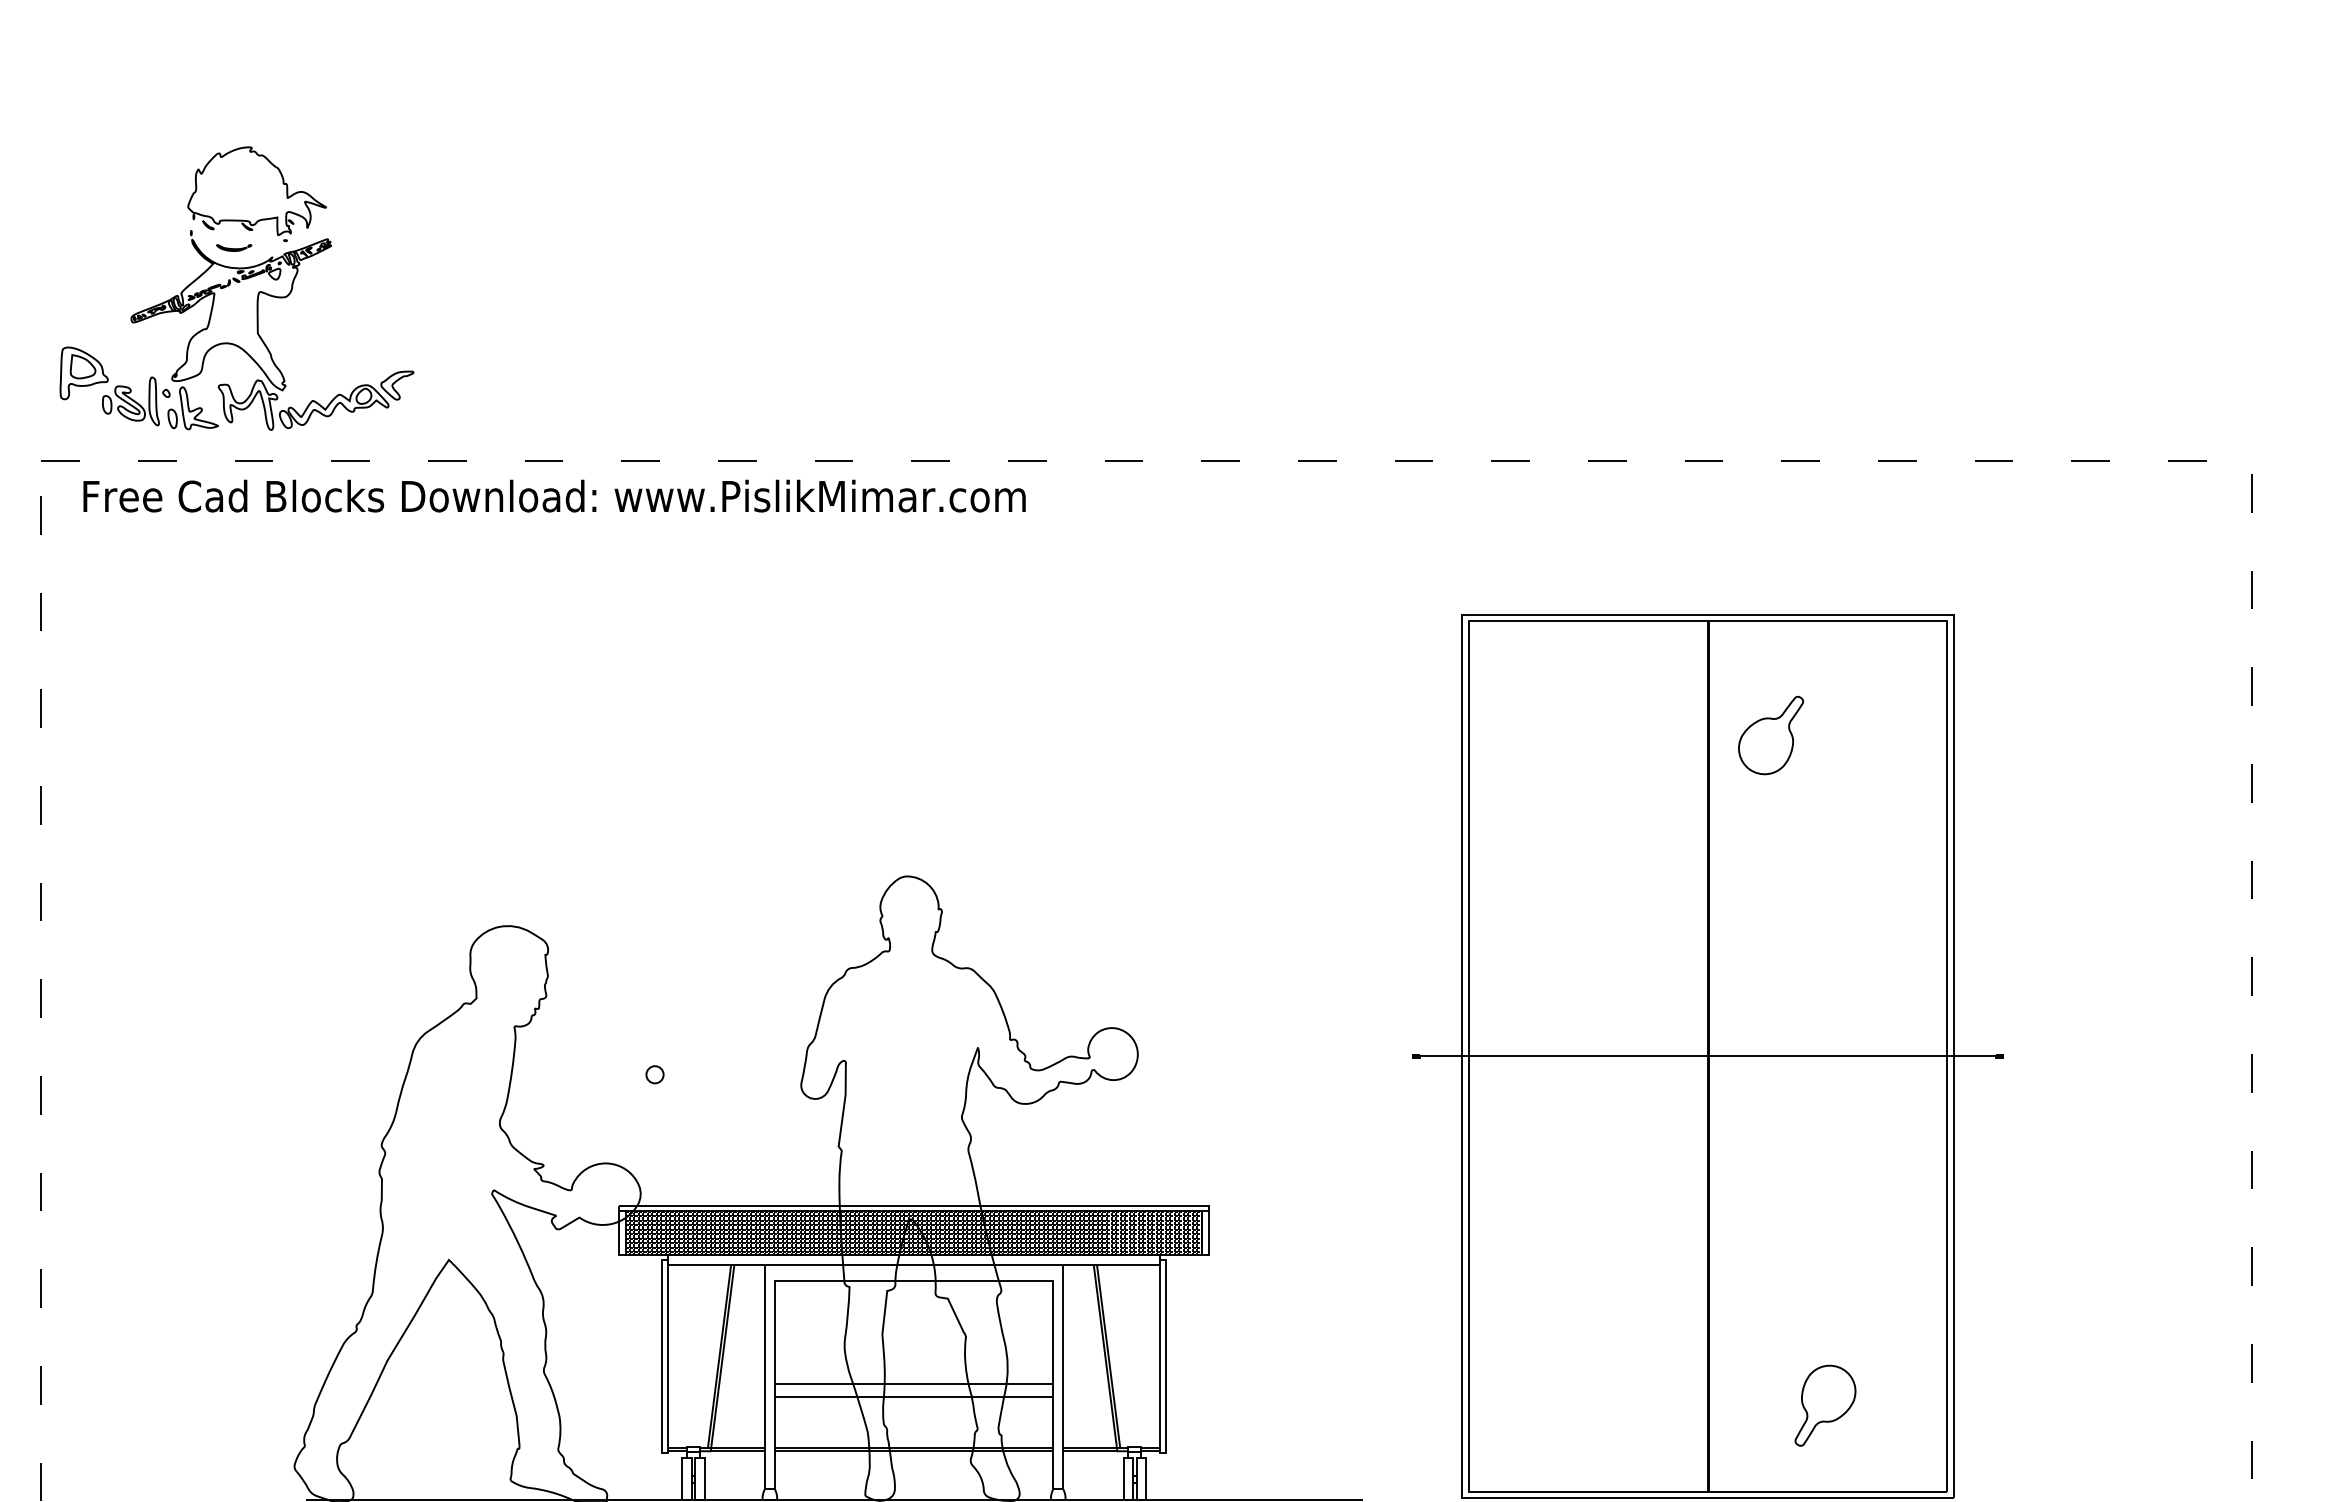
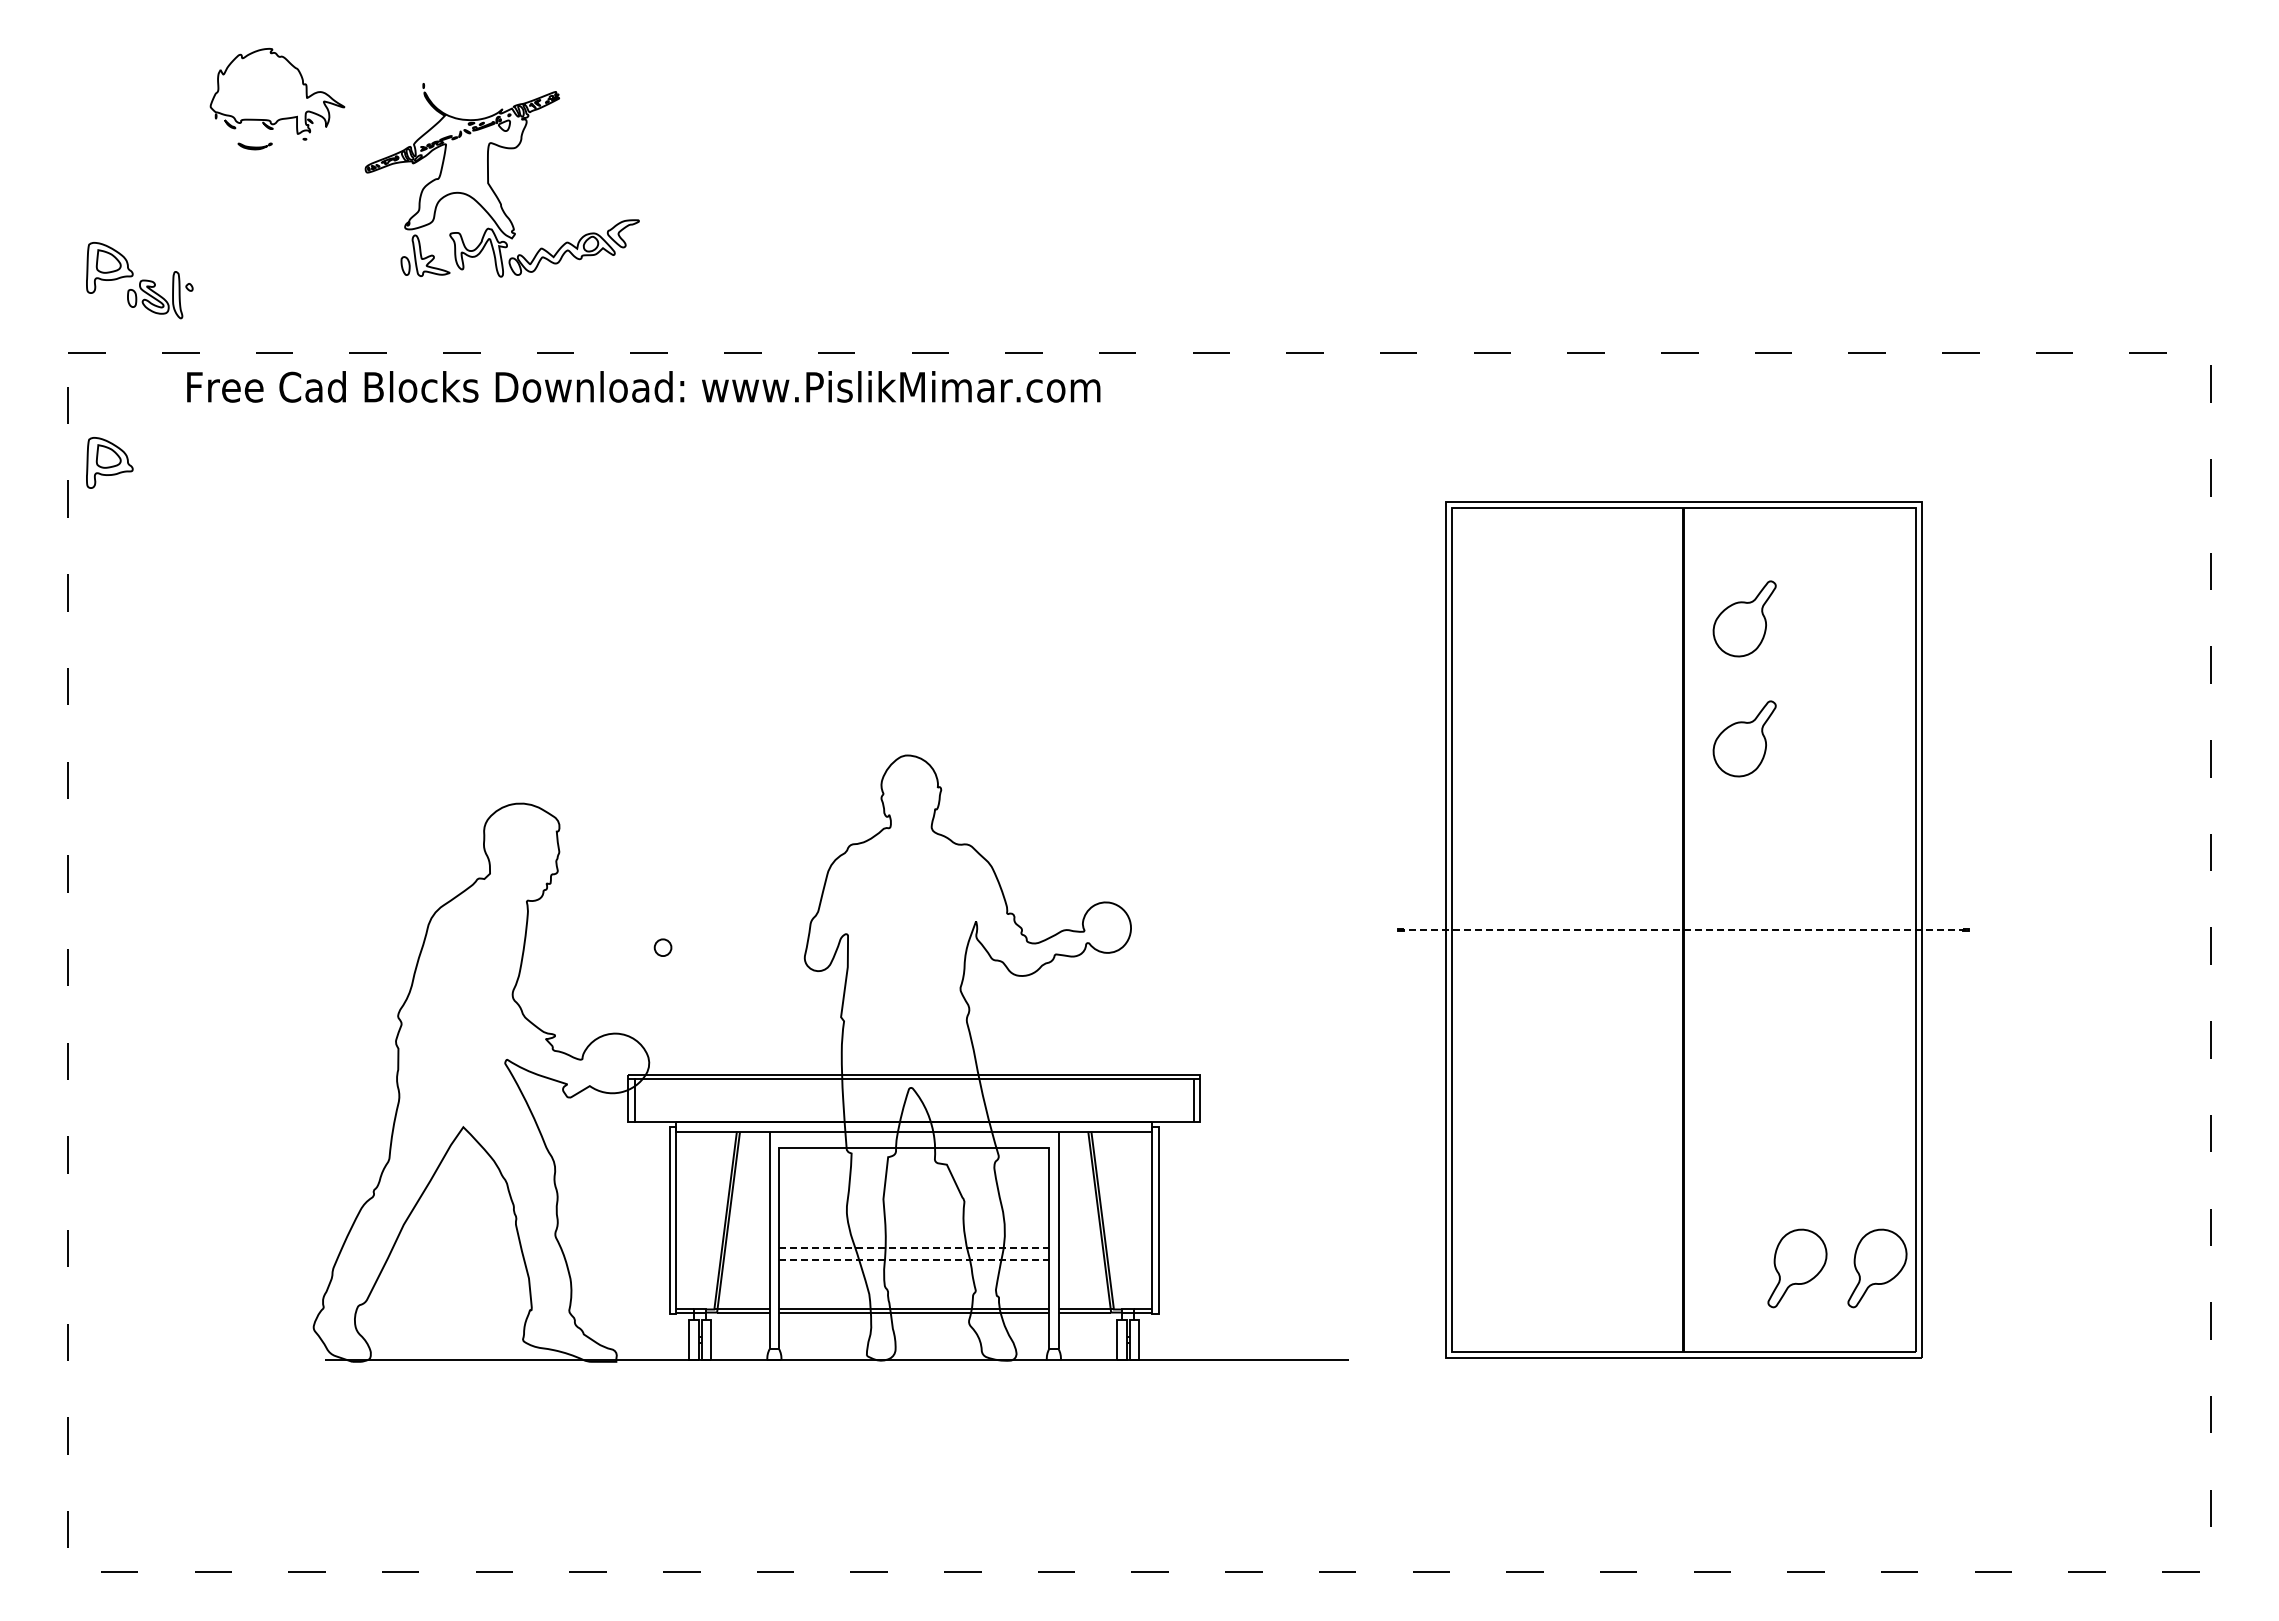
part: (261, 336) -> (491, 186), moved
text: (554, 495) -> (643, 386), moved
part: (83, 574) -> (109, 462), added
part: (1770, 858) -> (1744, 738), added
line: (1707, 1055) -> (1683, 929), solid -> dashed
hatch: (913, 1232) -> (913, 1100), removed
line: (914, 1384) -> (914, 1247), solid -> dashed
line: (914, 1397) -> (914, 1260), solid -> dashed
part: (1908, 1405) -> (1877, 1268), added

